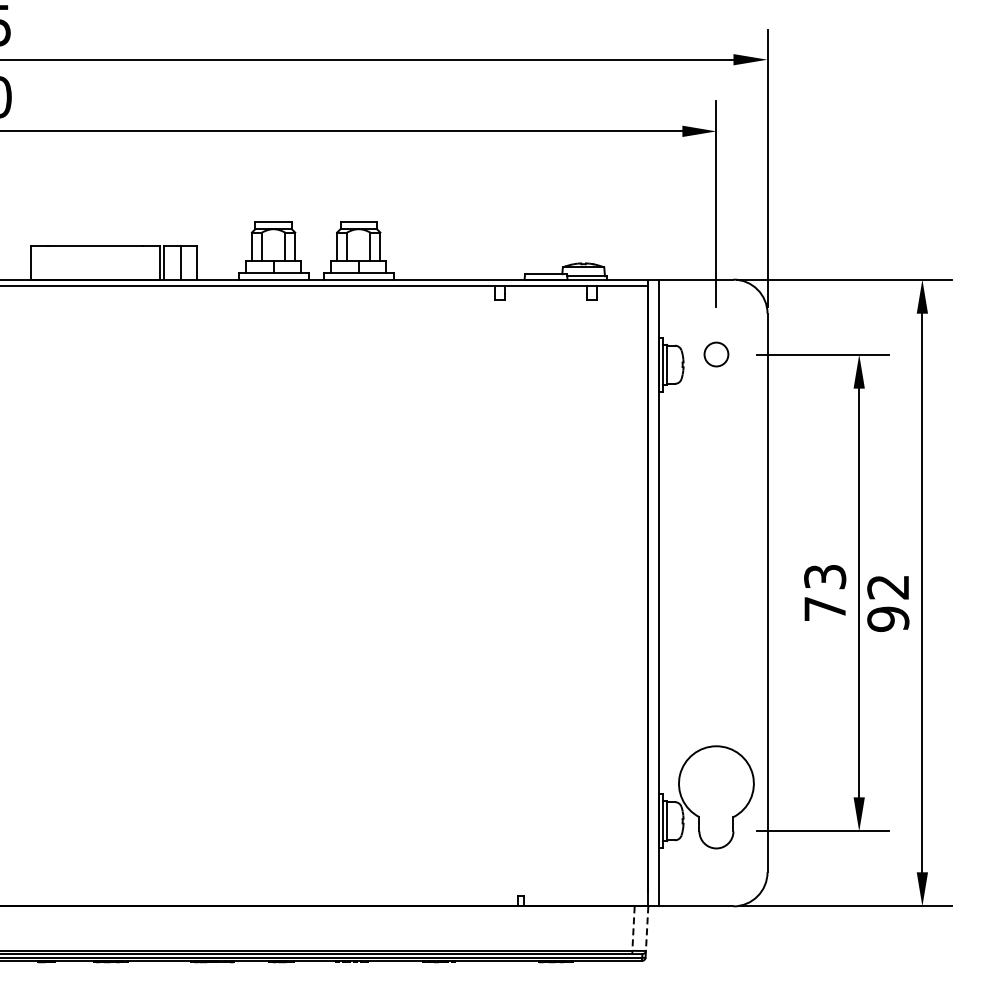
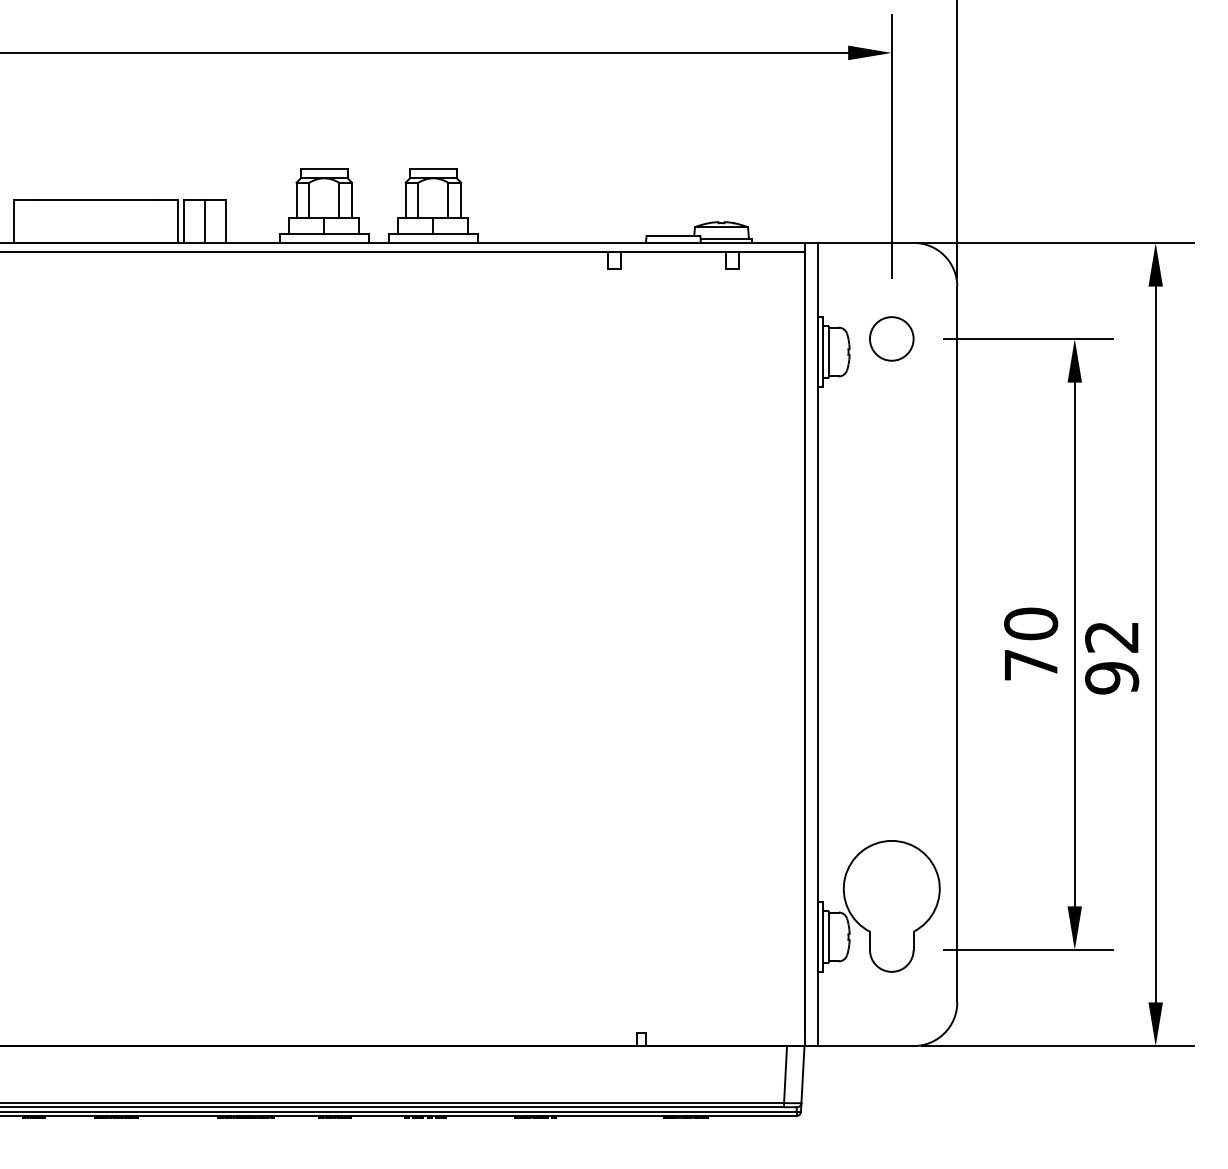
circle: (716, 354) -> (891, 338), size x1.43
text: (825, 576) -> (1031, 623), 73 -> 70
line: (633, 929) -> (785, 1075), dashed -> solid
line: (647, 929) -> (803, 1075), dashed -> solid

